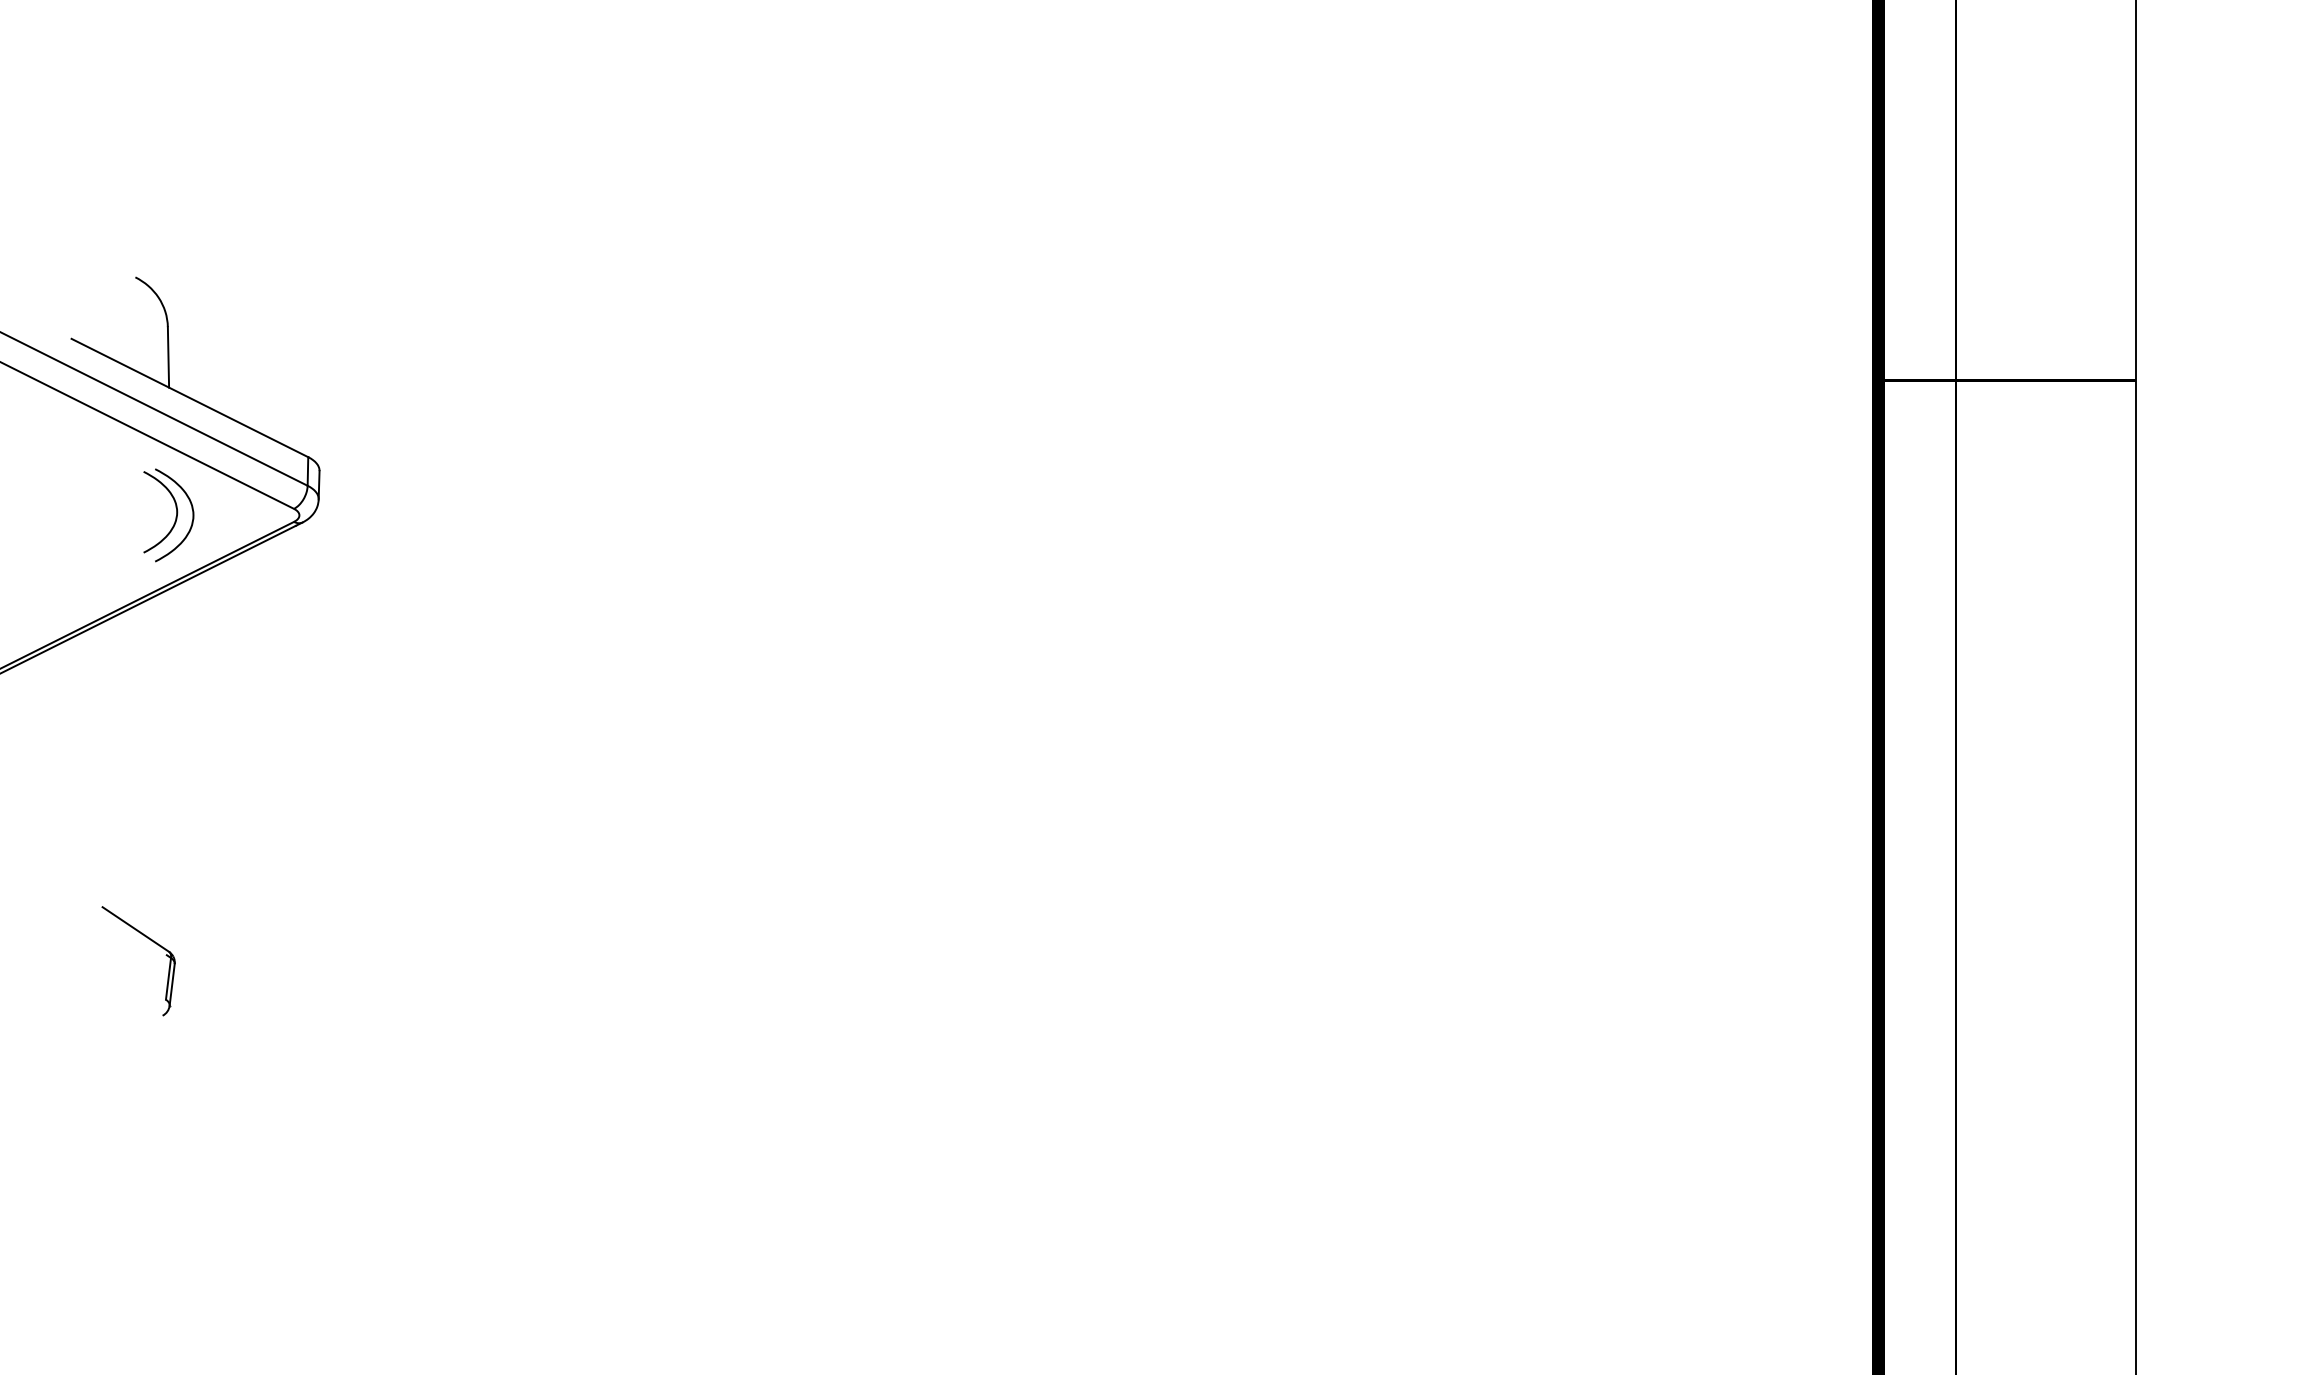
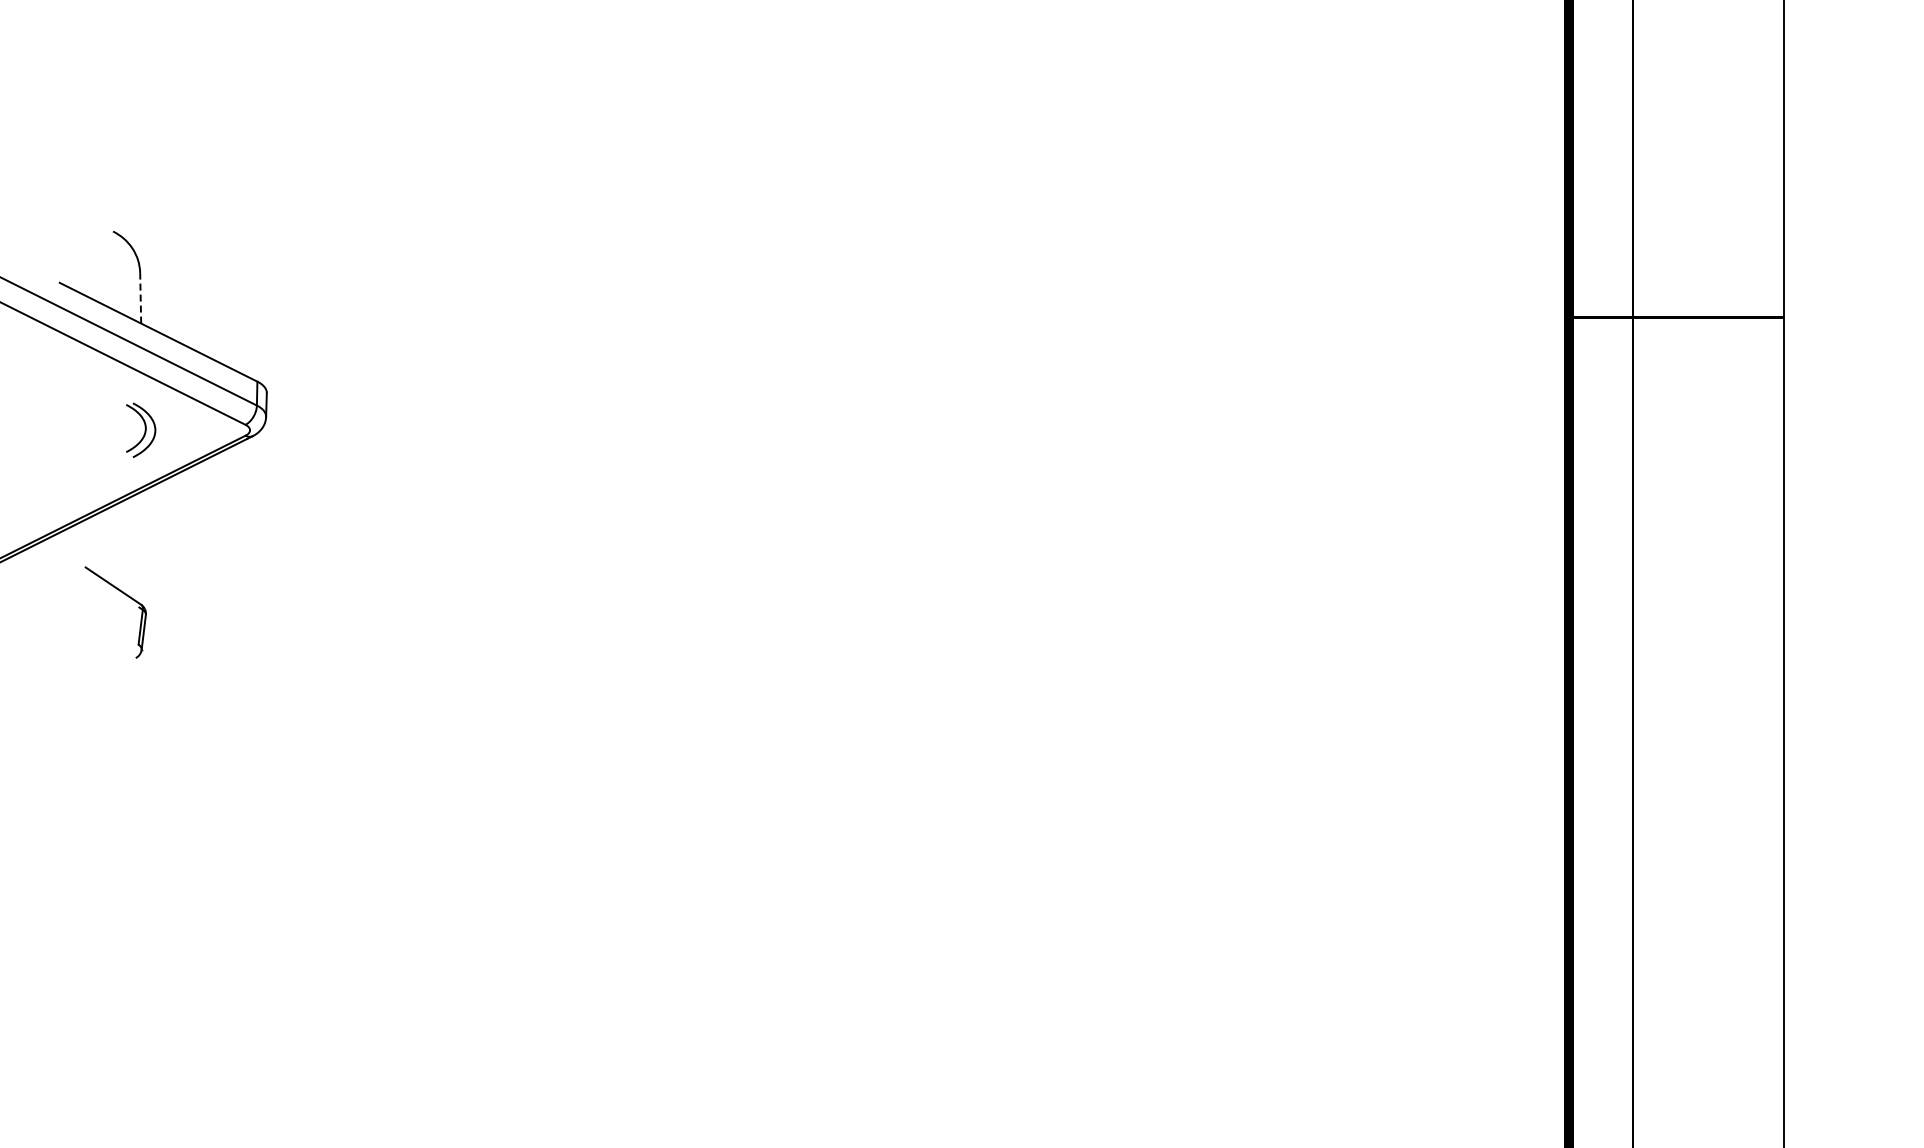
line: (168, 356) -> (140, 297), solid -> dashed
part: (168, 515) -> (140, 430), size x0.7
part: (150, 940) -> (125, 595), moved

